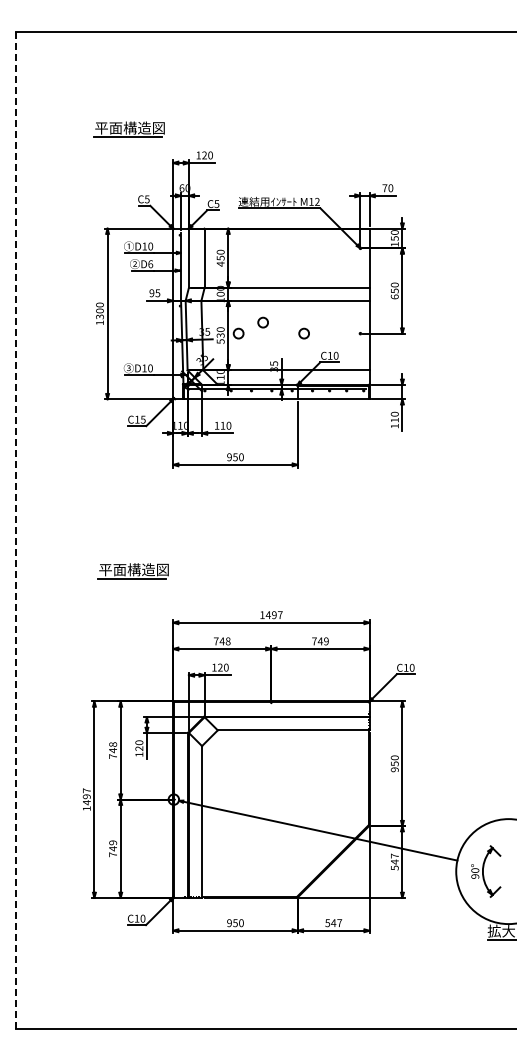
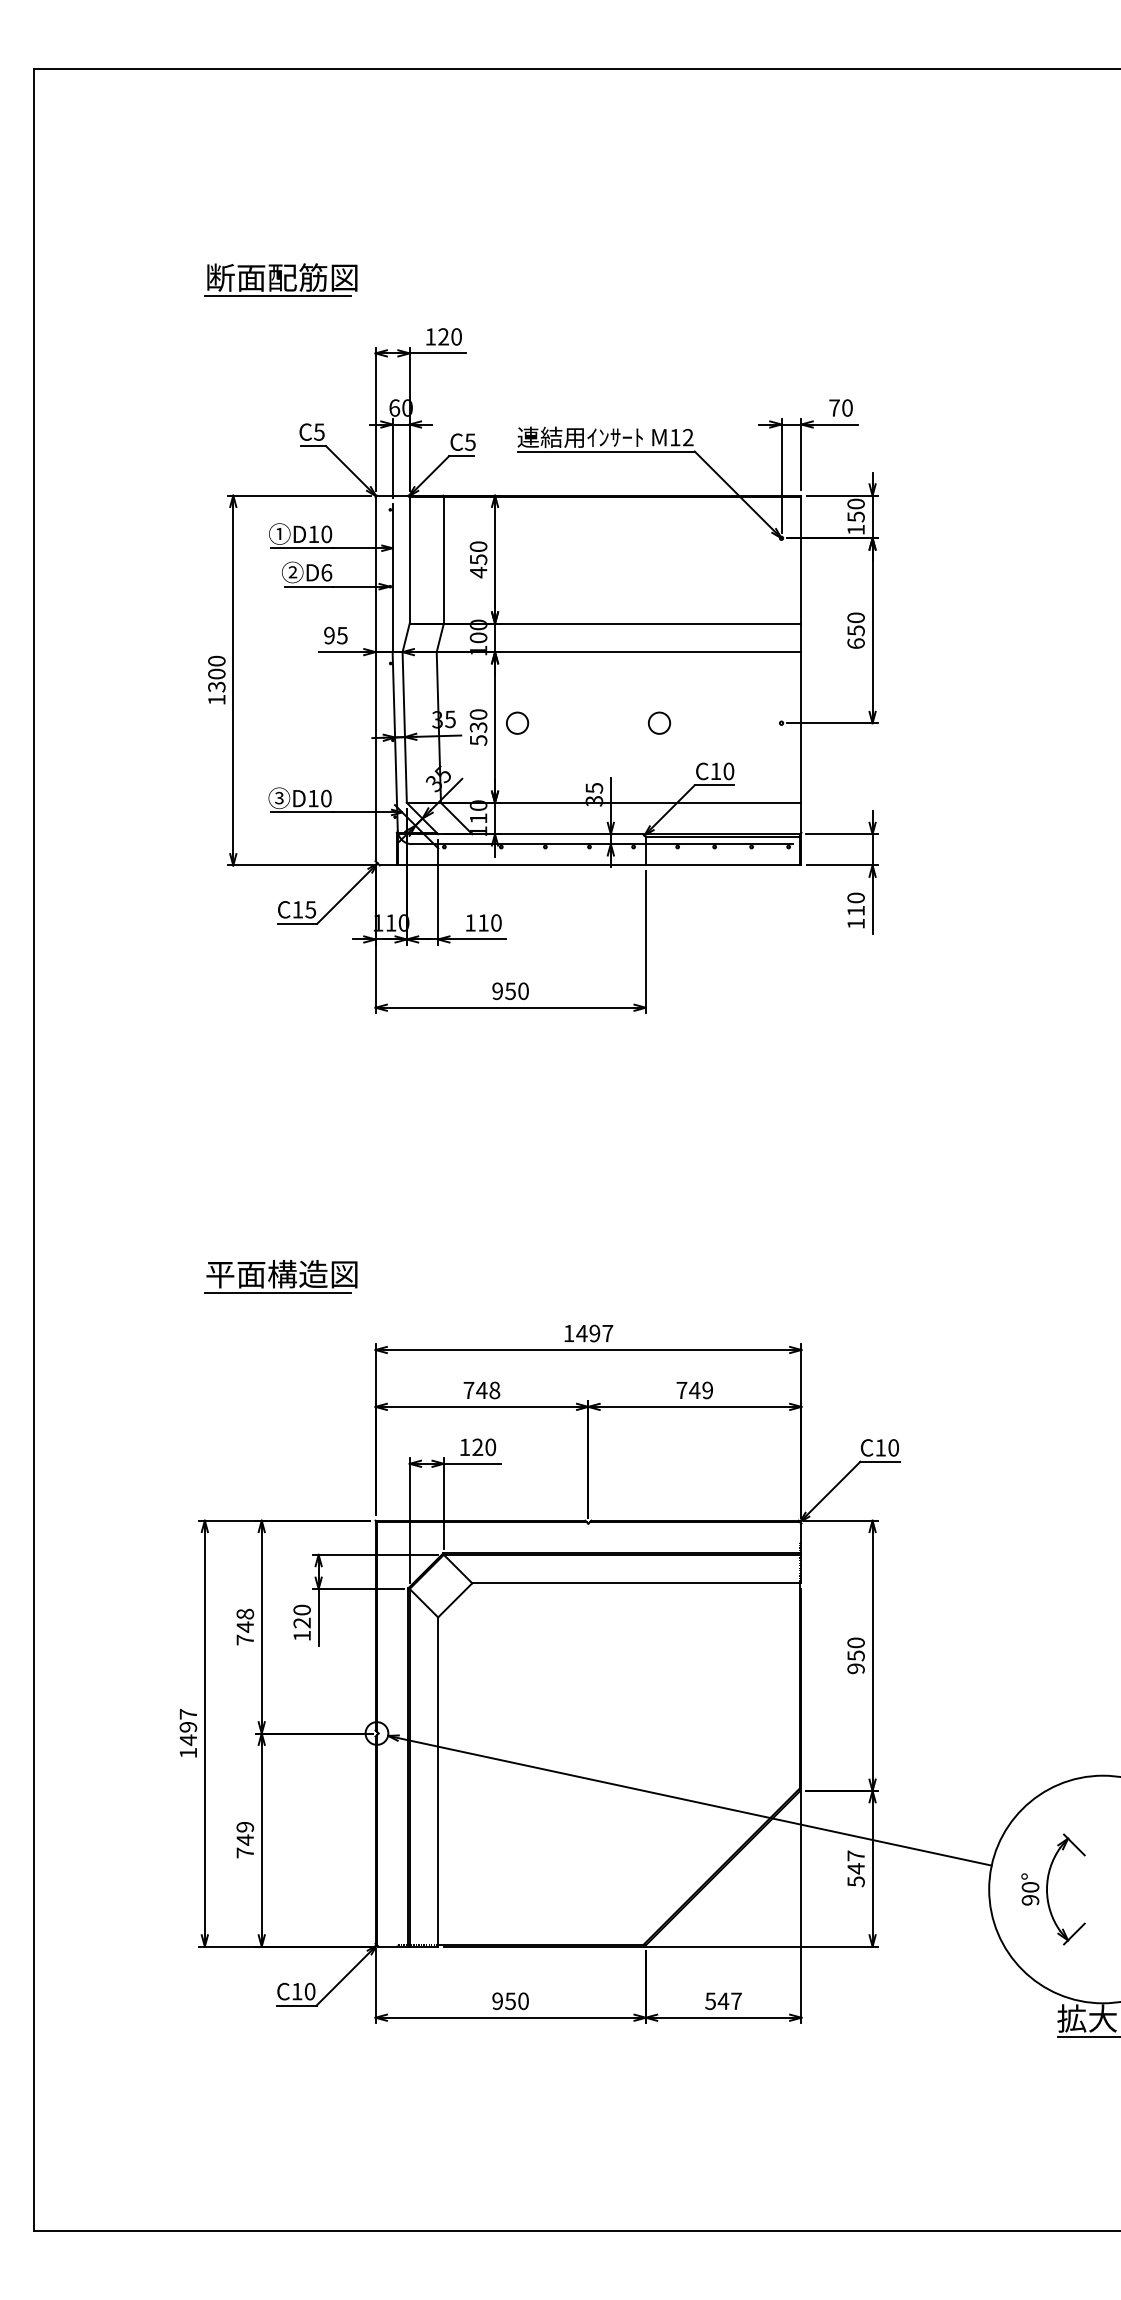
text: (122, 127) -> (265, 276), 平面構造図 -> 断面配筋図
circle: (262, 322) -> (569, 699), removed
line: (15, 530) -> (33, 1150), dashed -> solid
part: (132, 571) -> (278, 1277), moved

